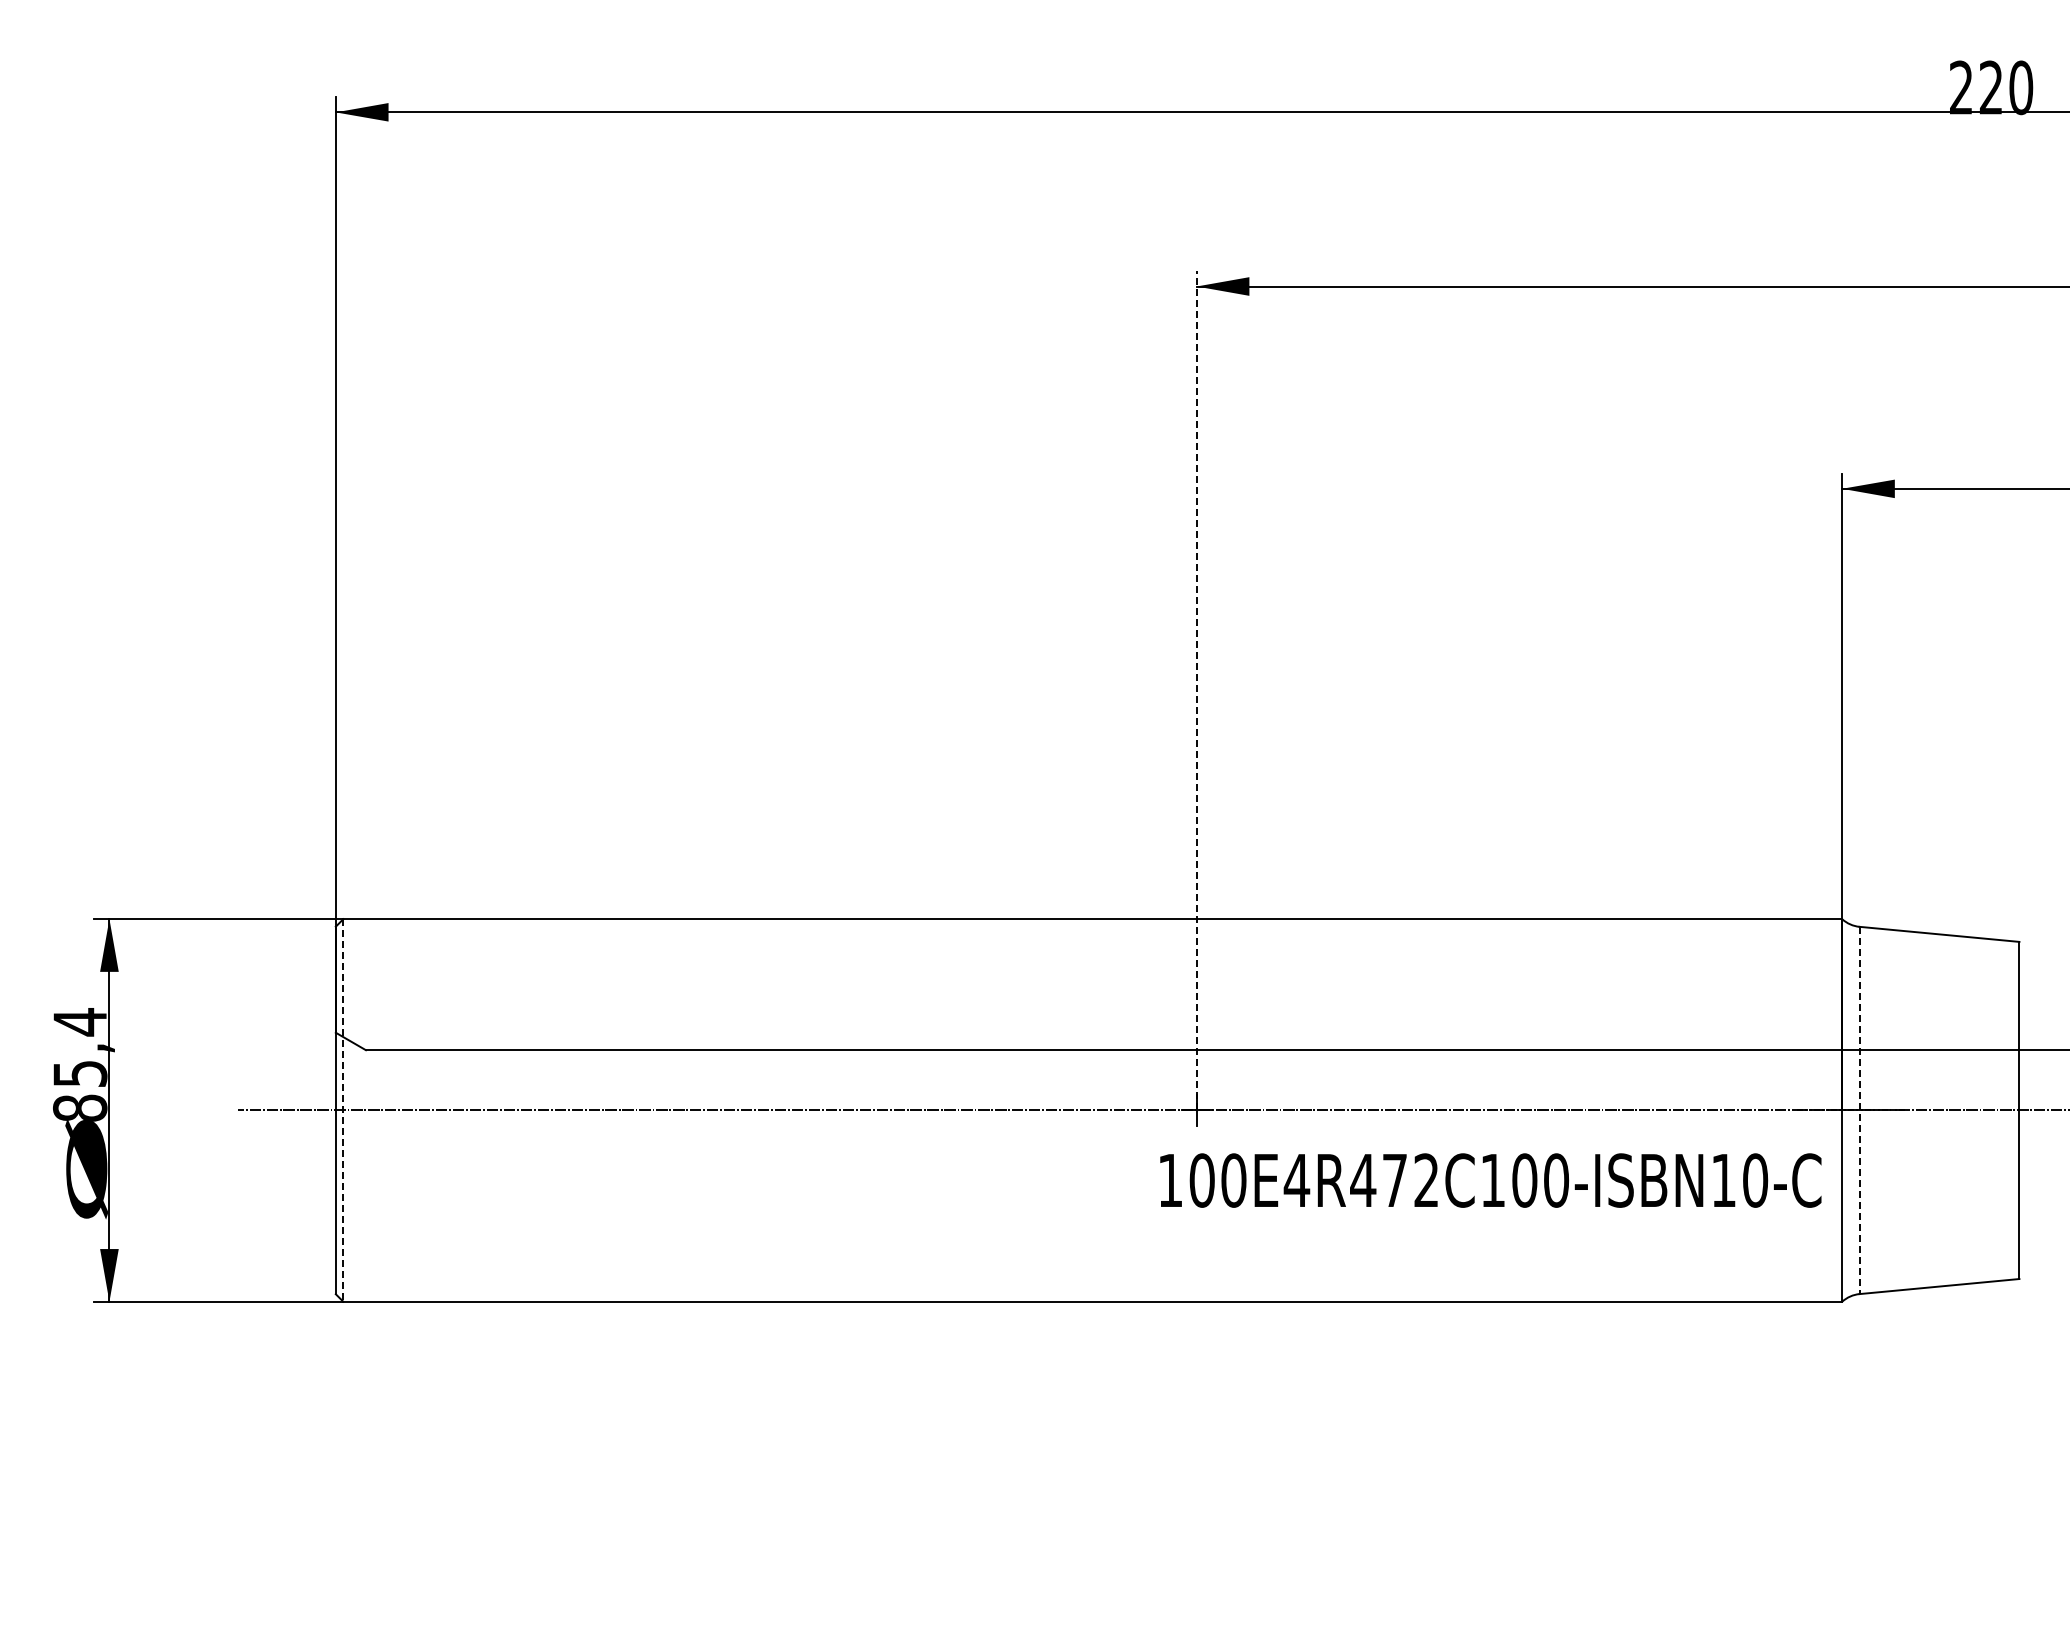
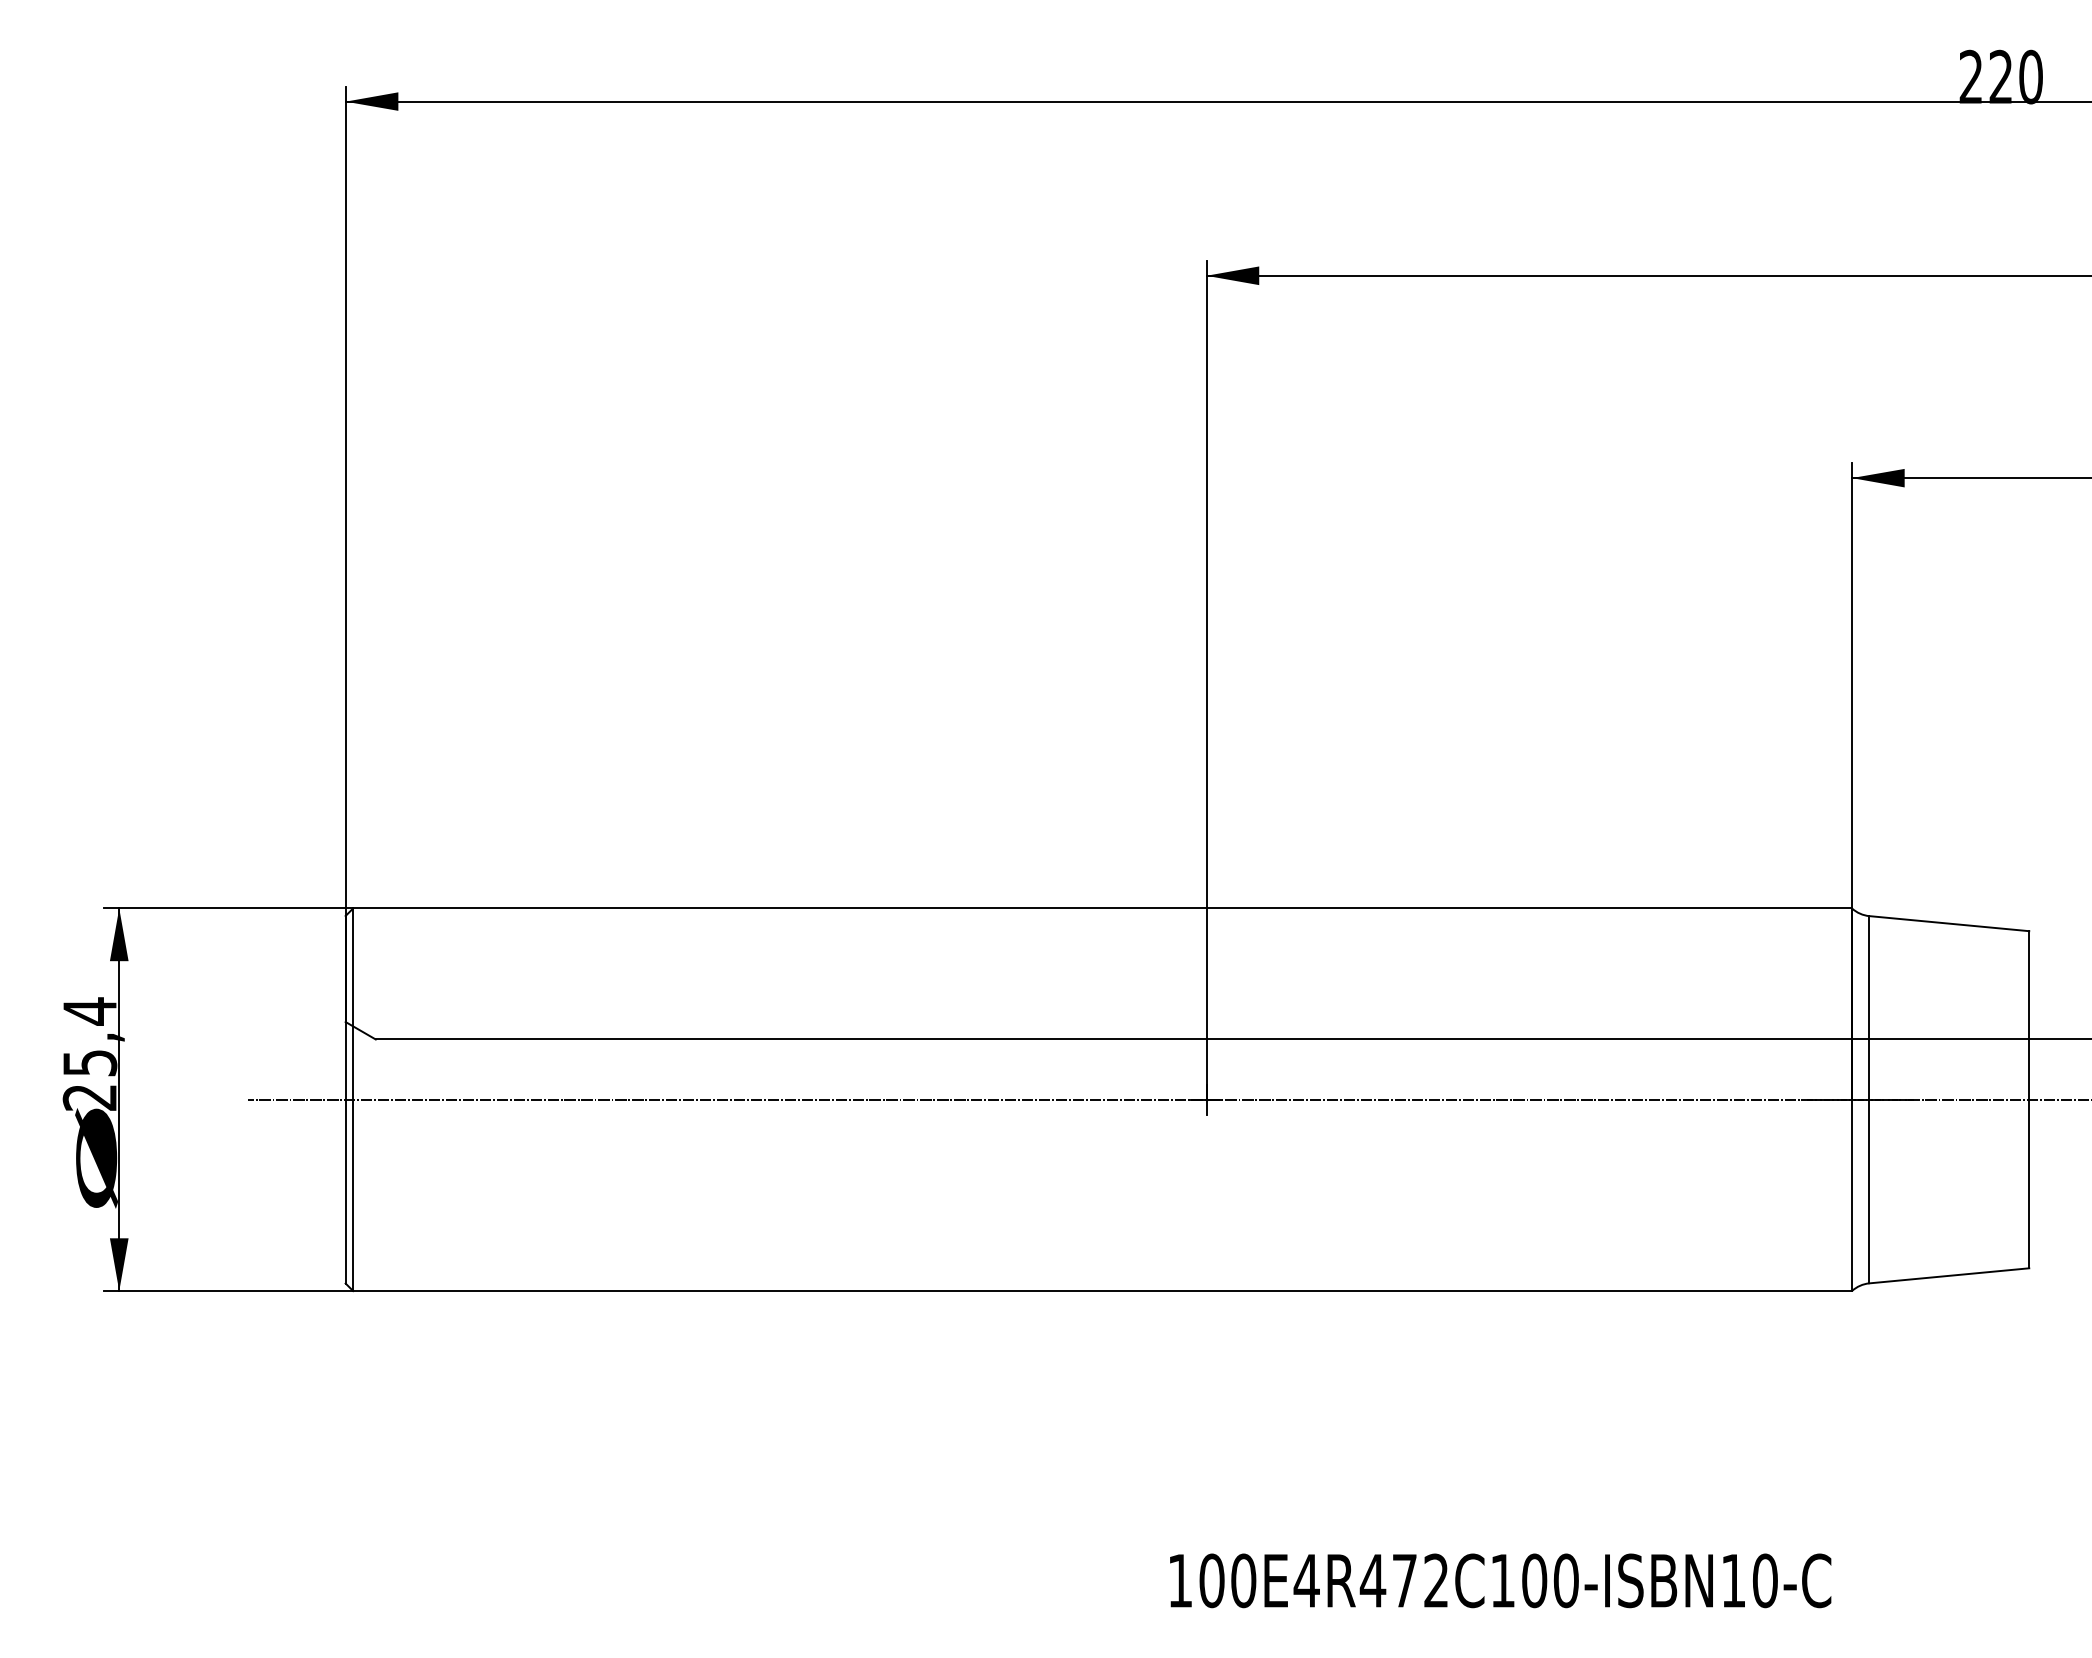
line: (1196, 691) -> (1206, 680), dashed -> solid
text: (79, 1108) -> (89, 1097), 85,4 -> 25,4
line: (1859, 1110) -> (1869, 1099), dashed -> solid
line: (343, 1111) -> (353, 1100), dashed -> solid
text: (1490, 1180) -> (1500, 1580), moved

